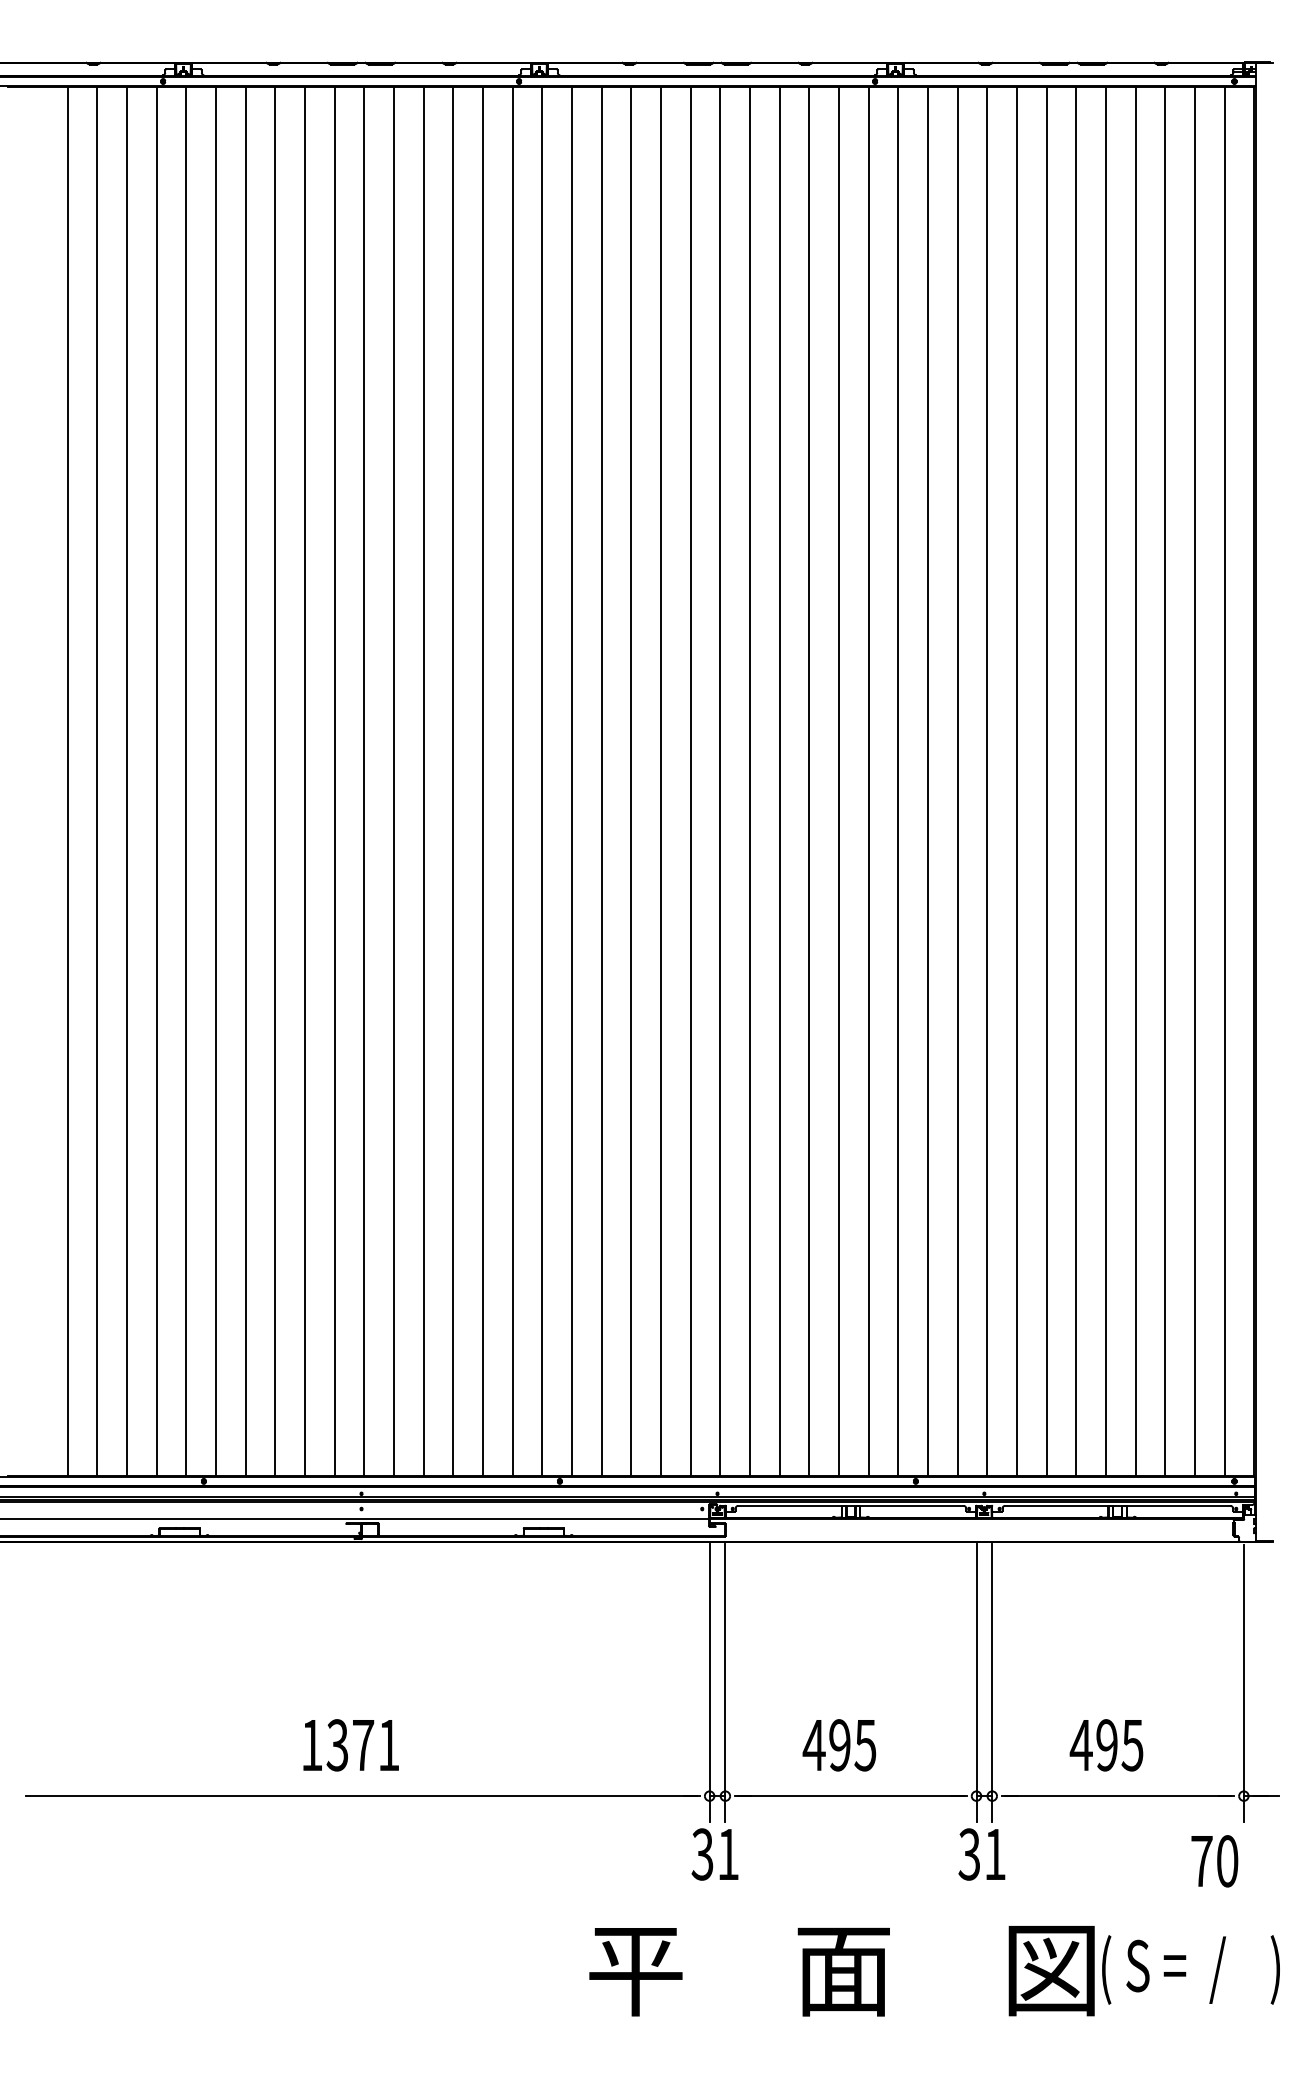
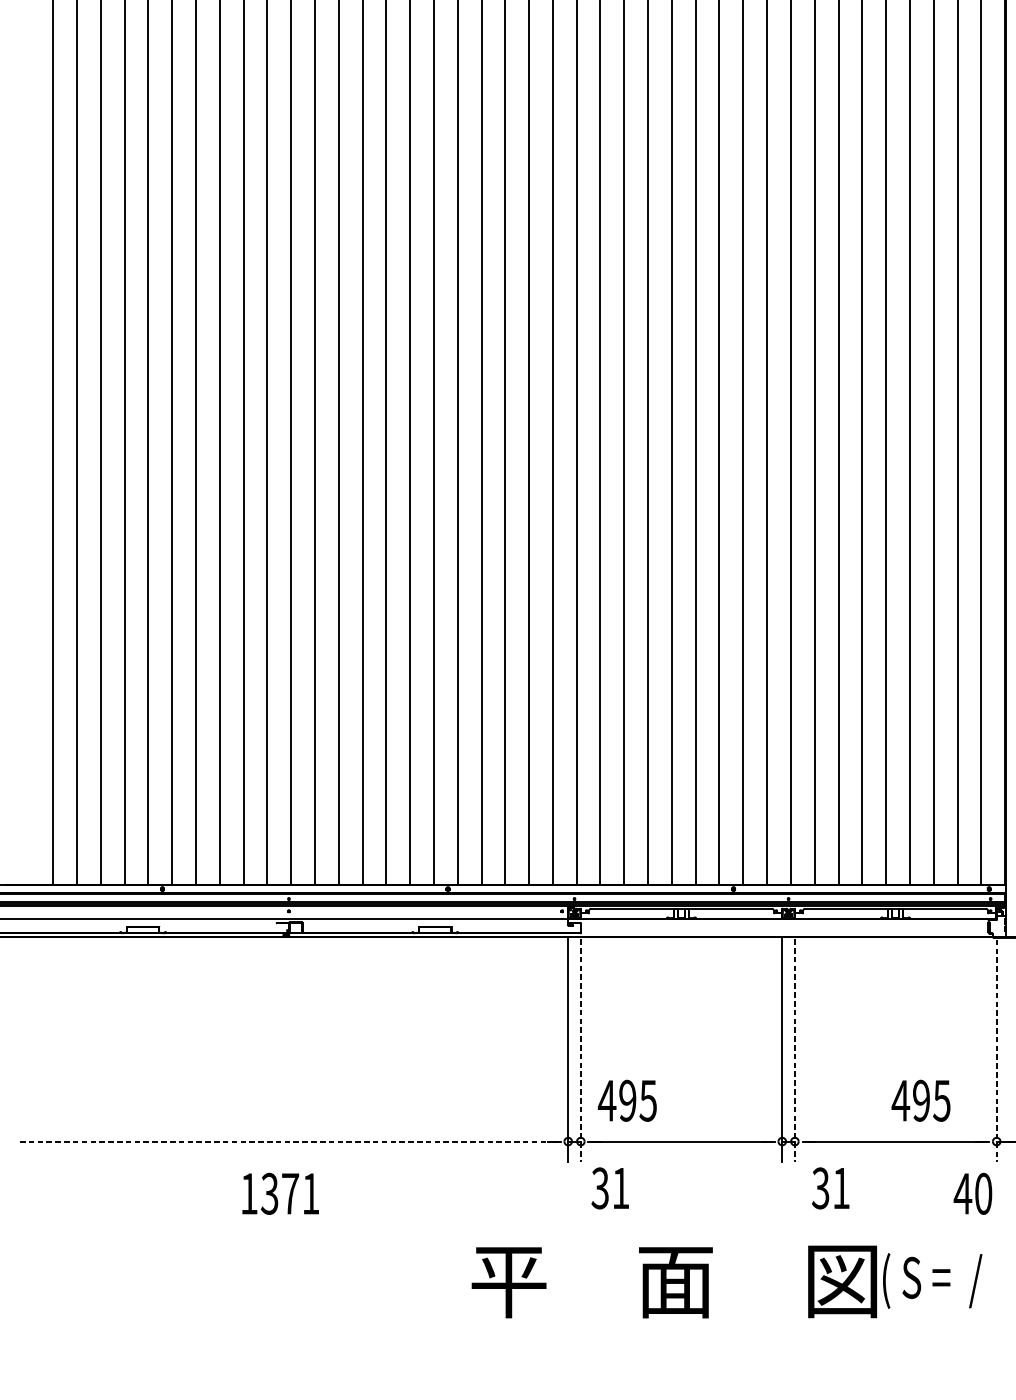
line: (725, 1682) -> (580, 1050), solid -> dashed
line: (992, 1682) -> (795, 1050), solid -> dashed
line: (1243, 1683) -> (996, 1051), solid -> dashed
text: (350, 1745) -> (280, 1194), moved
text: (839, 1745) -> (627, 1100), moved
text: (1106, 1745) -> (921, 1100), moved
line: (362, 1796) -> (289, 1141), solid -> dashed
text: (714, 1854) -> (609, 1188), moved
text: (981, 1854) -> (830, 1188), moved
text: (1201, 1861) -> (962, 1194), 70 -> 40

